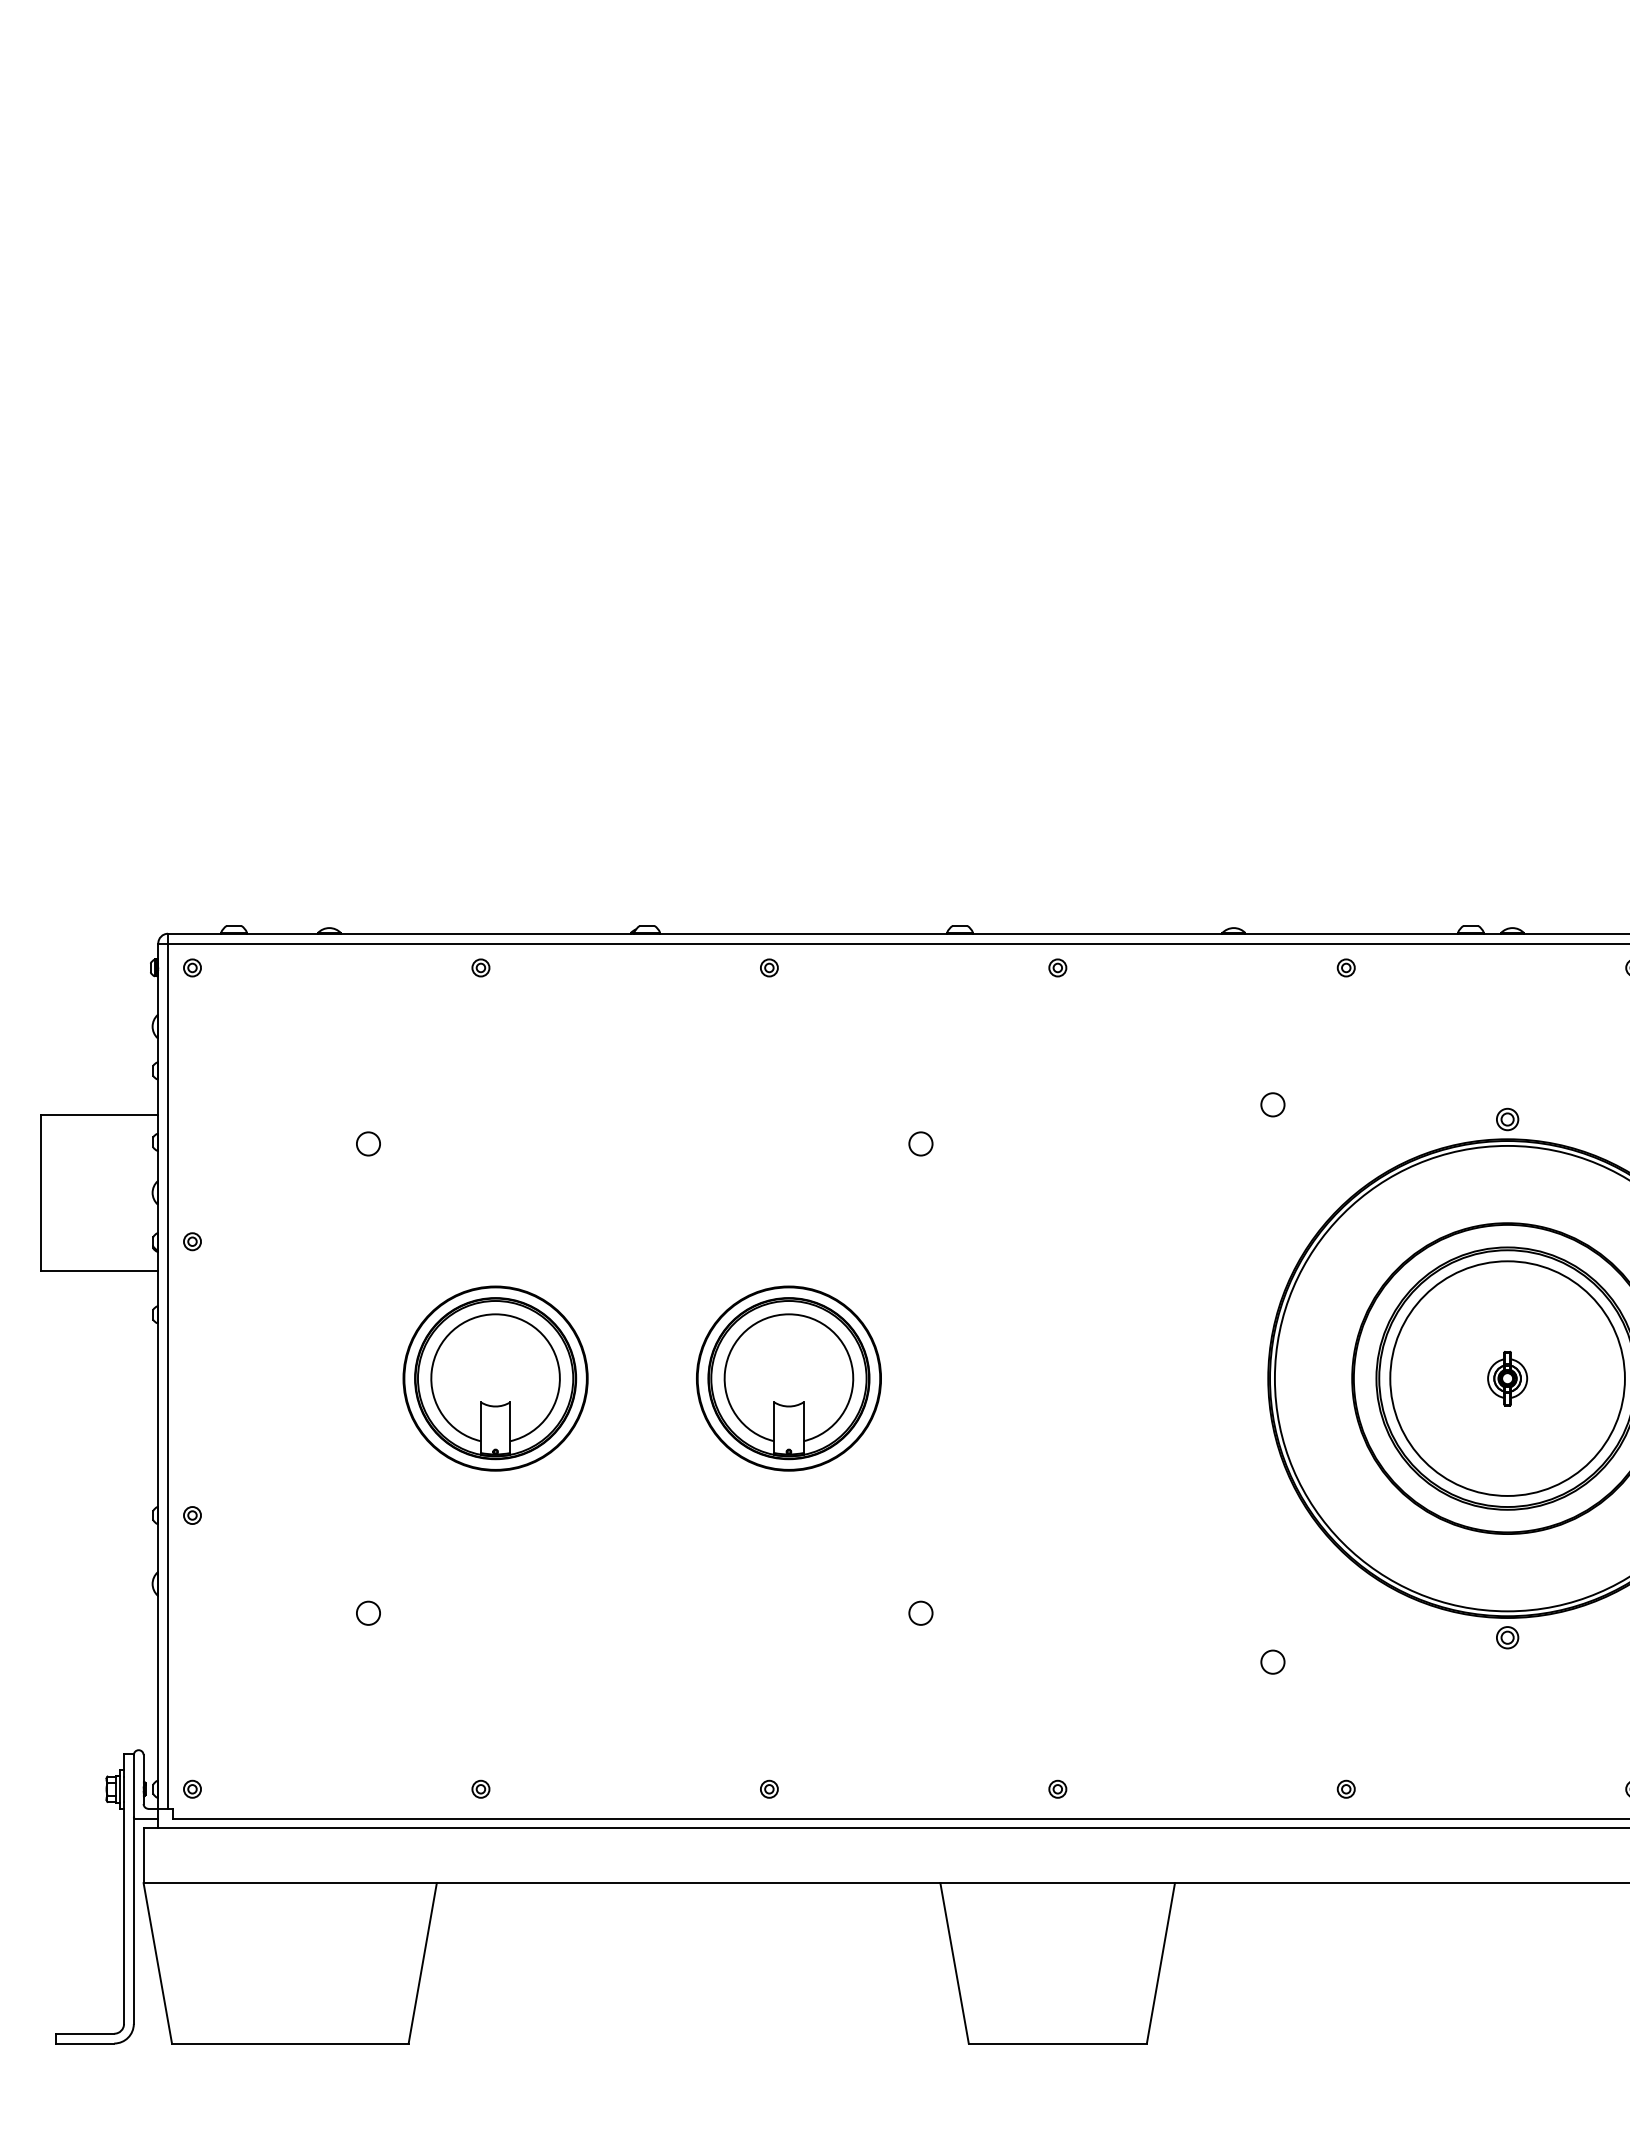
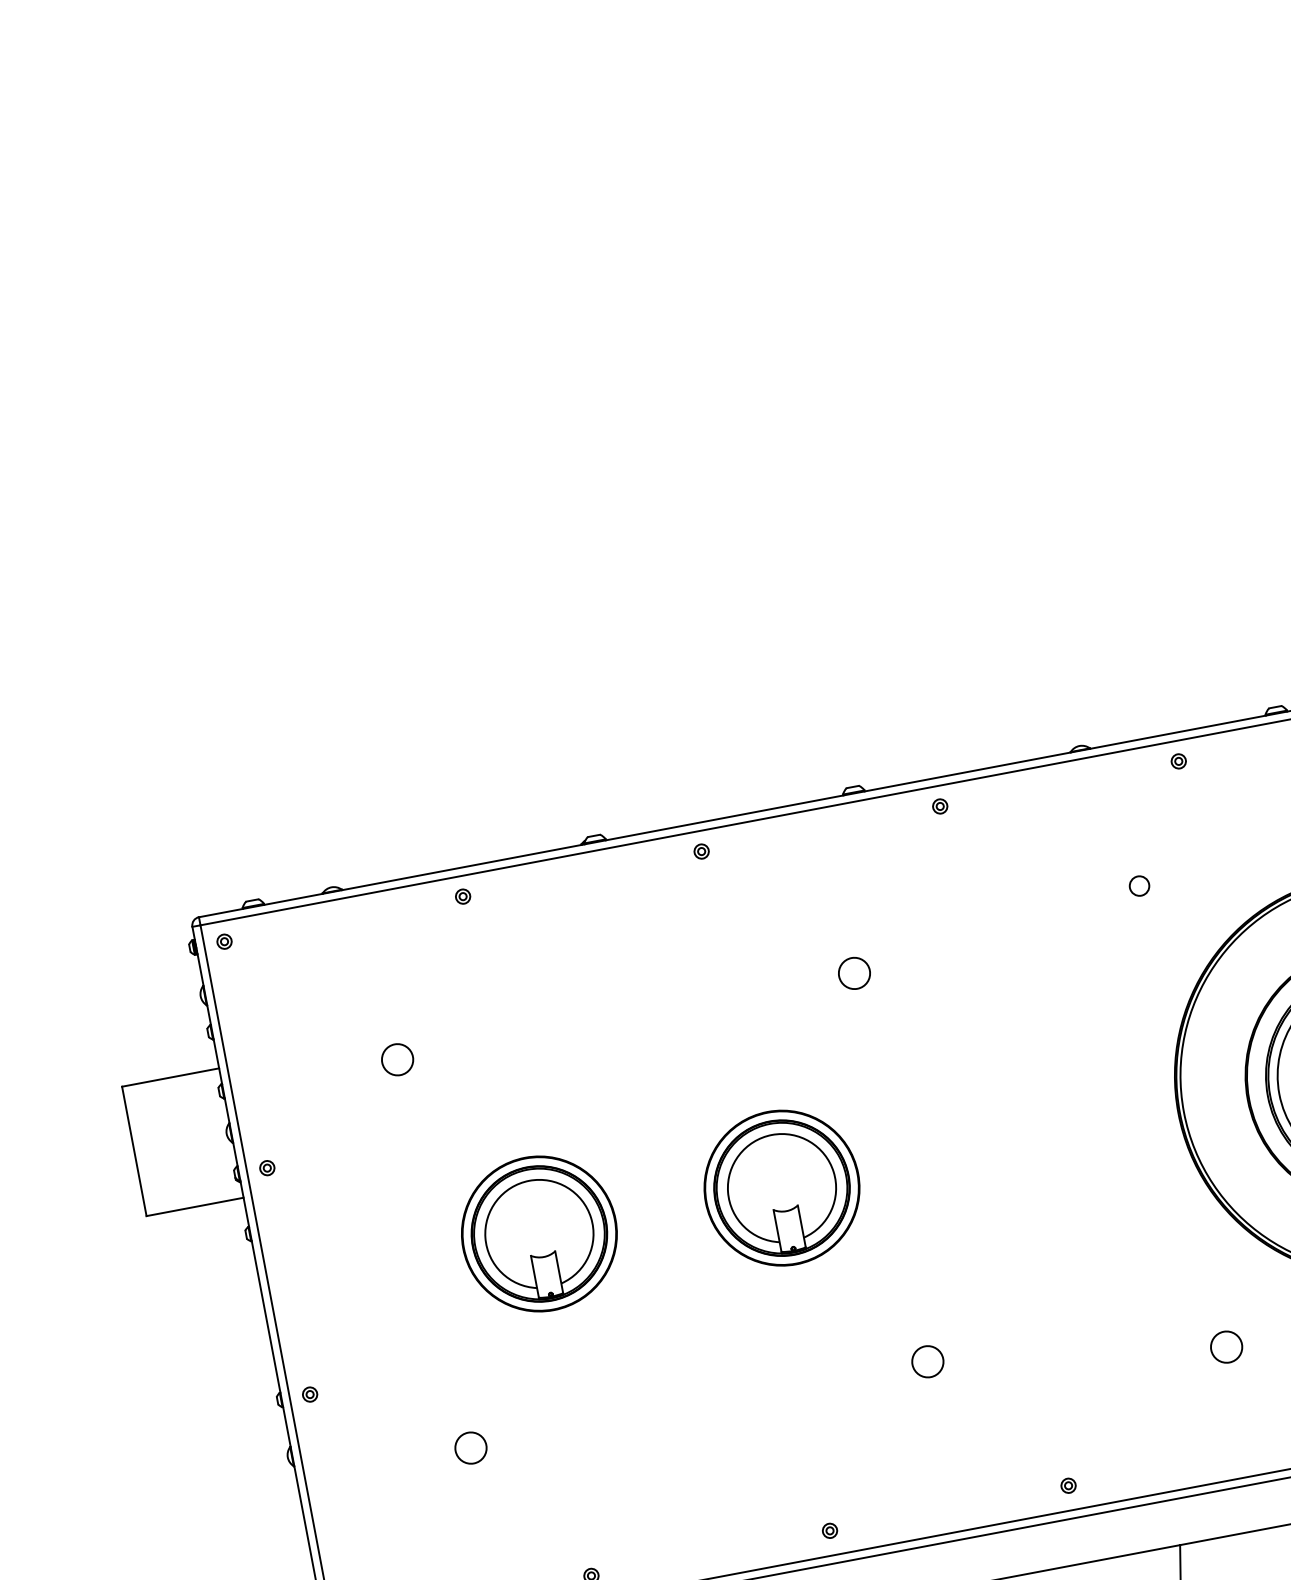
circle: (368, 1143) -> (397, 1059), size x1.6
circle: (920, 1143) -> (854, 973), size x1.6
circle: (368, 1612) -> (470, 1447), size x1.6
circle: (920, 1612) -> (927, 1361), size x1.6
circle: (1272, 1661) -> (1226, 1346), size x1.6

